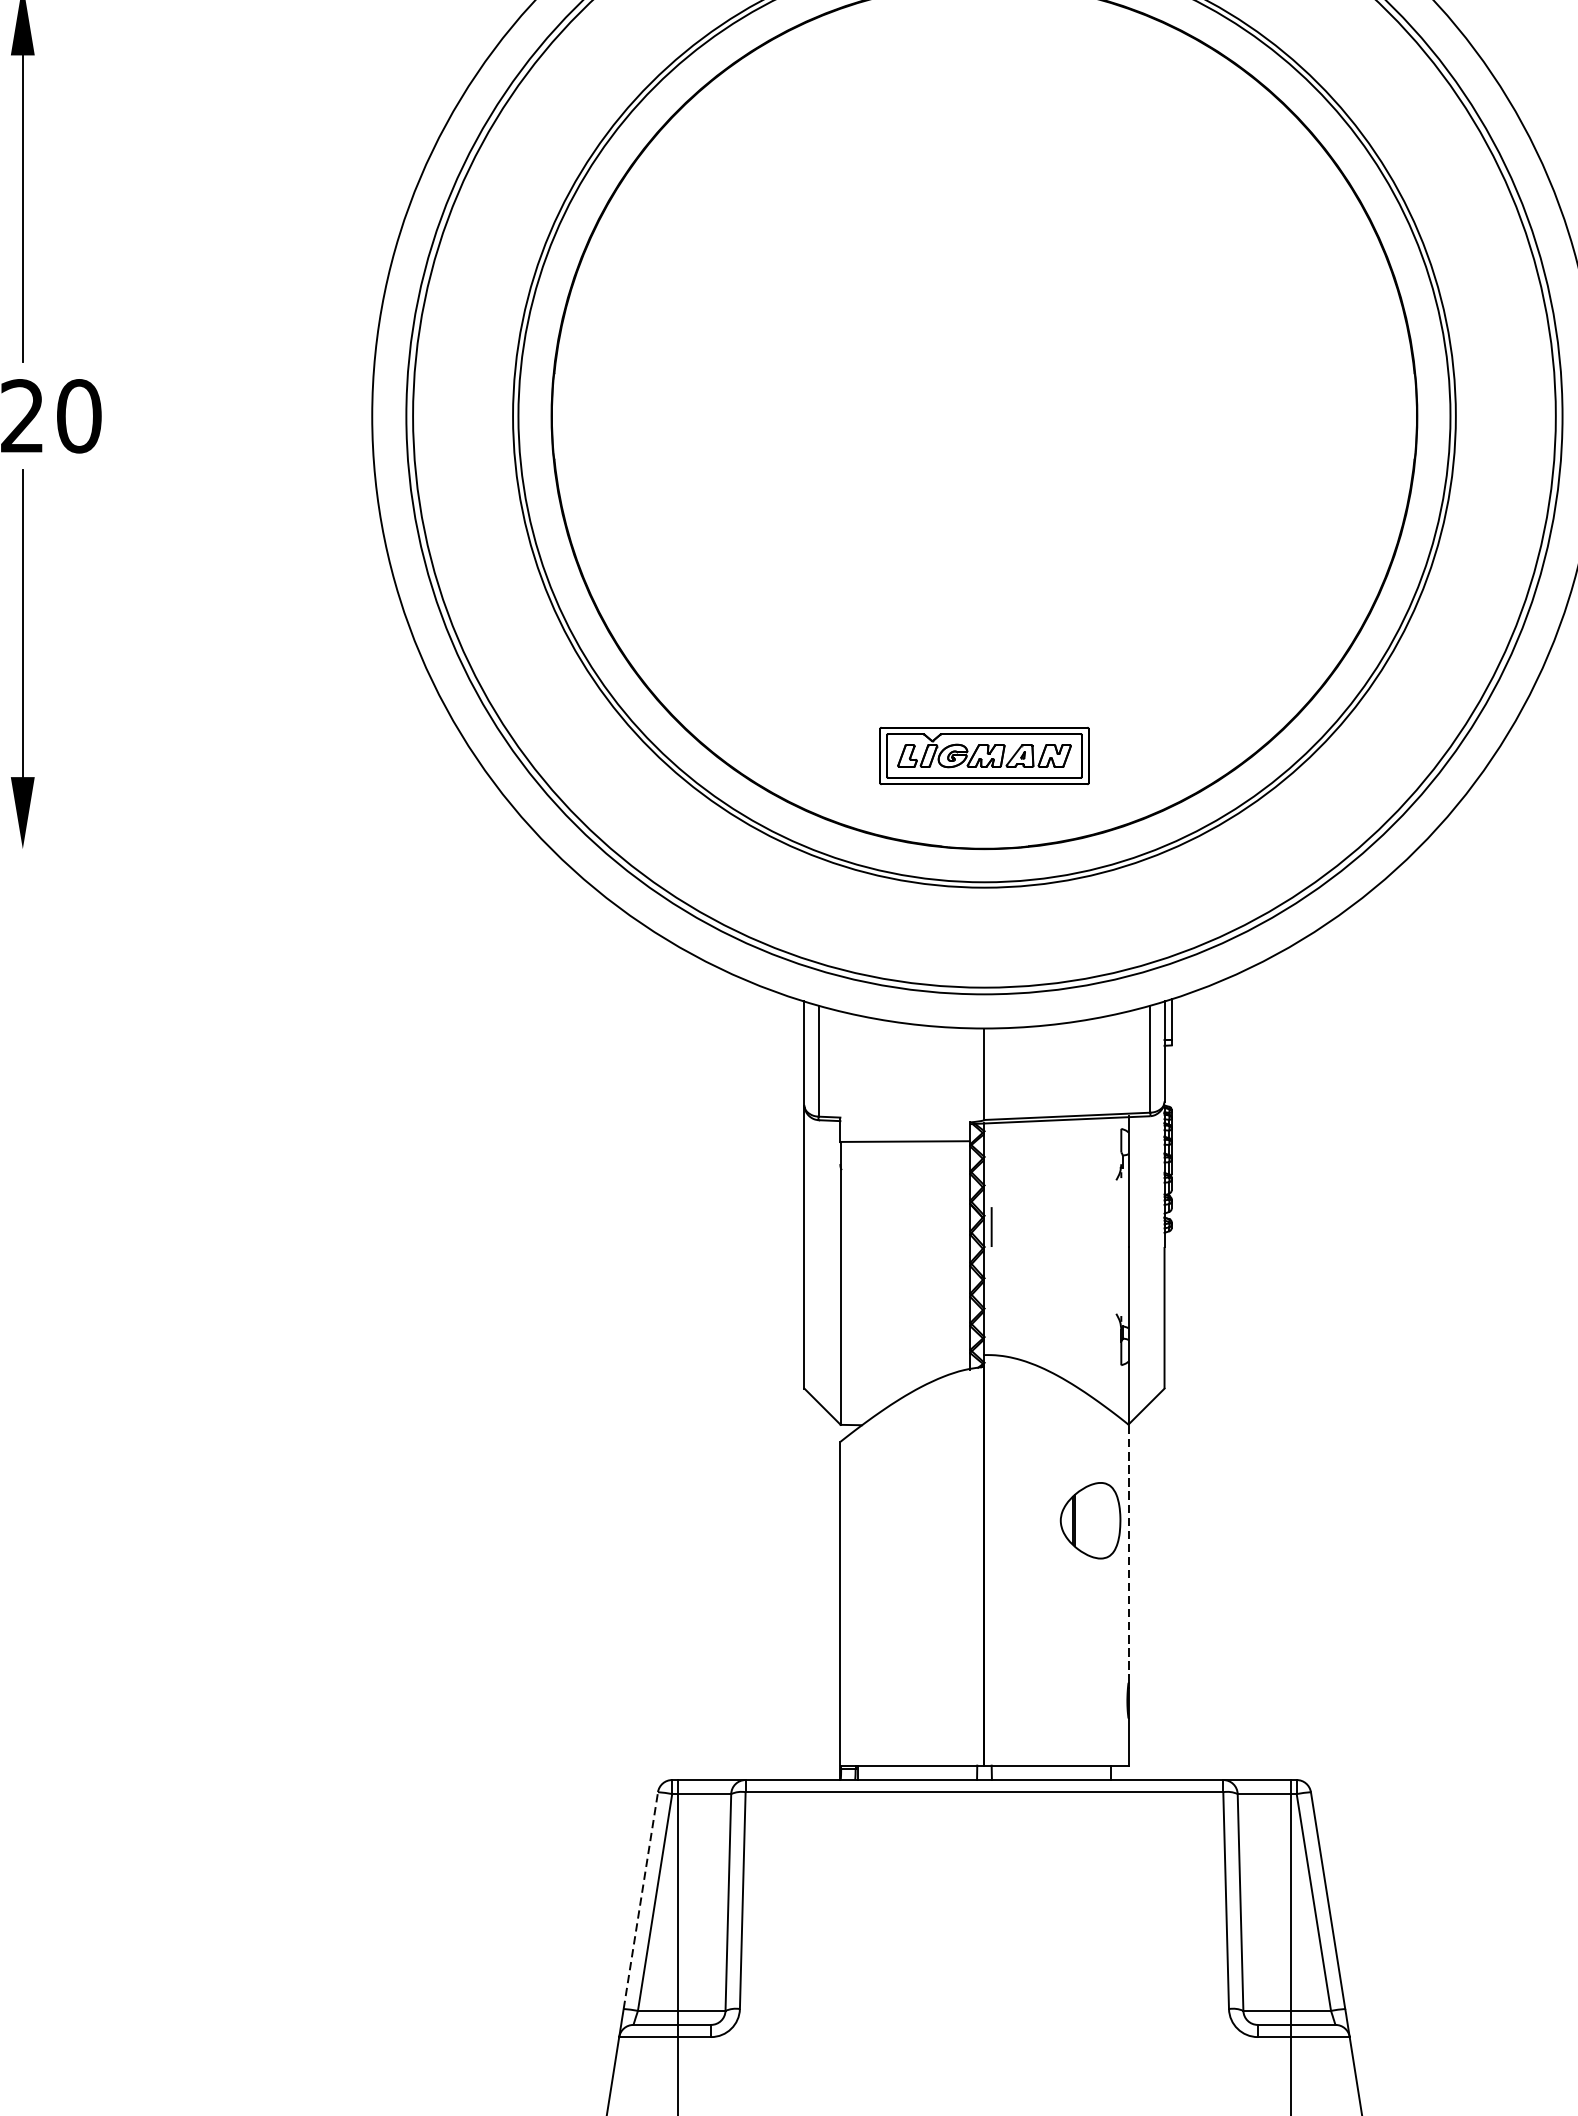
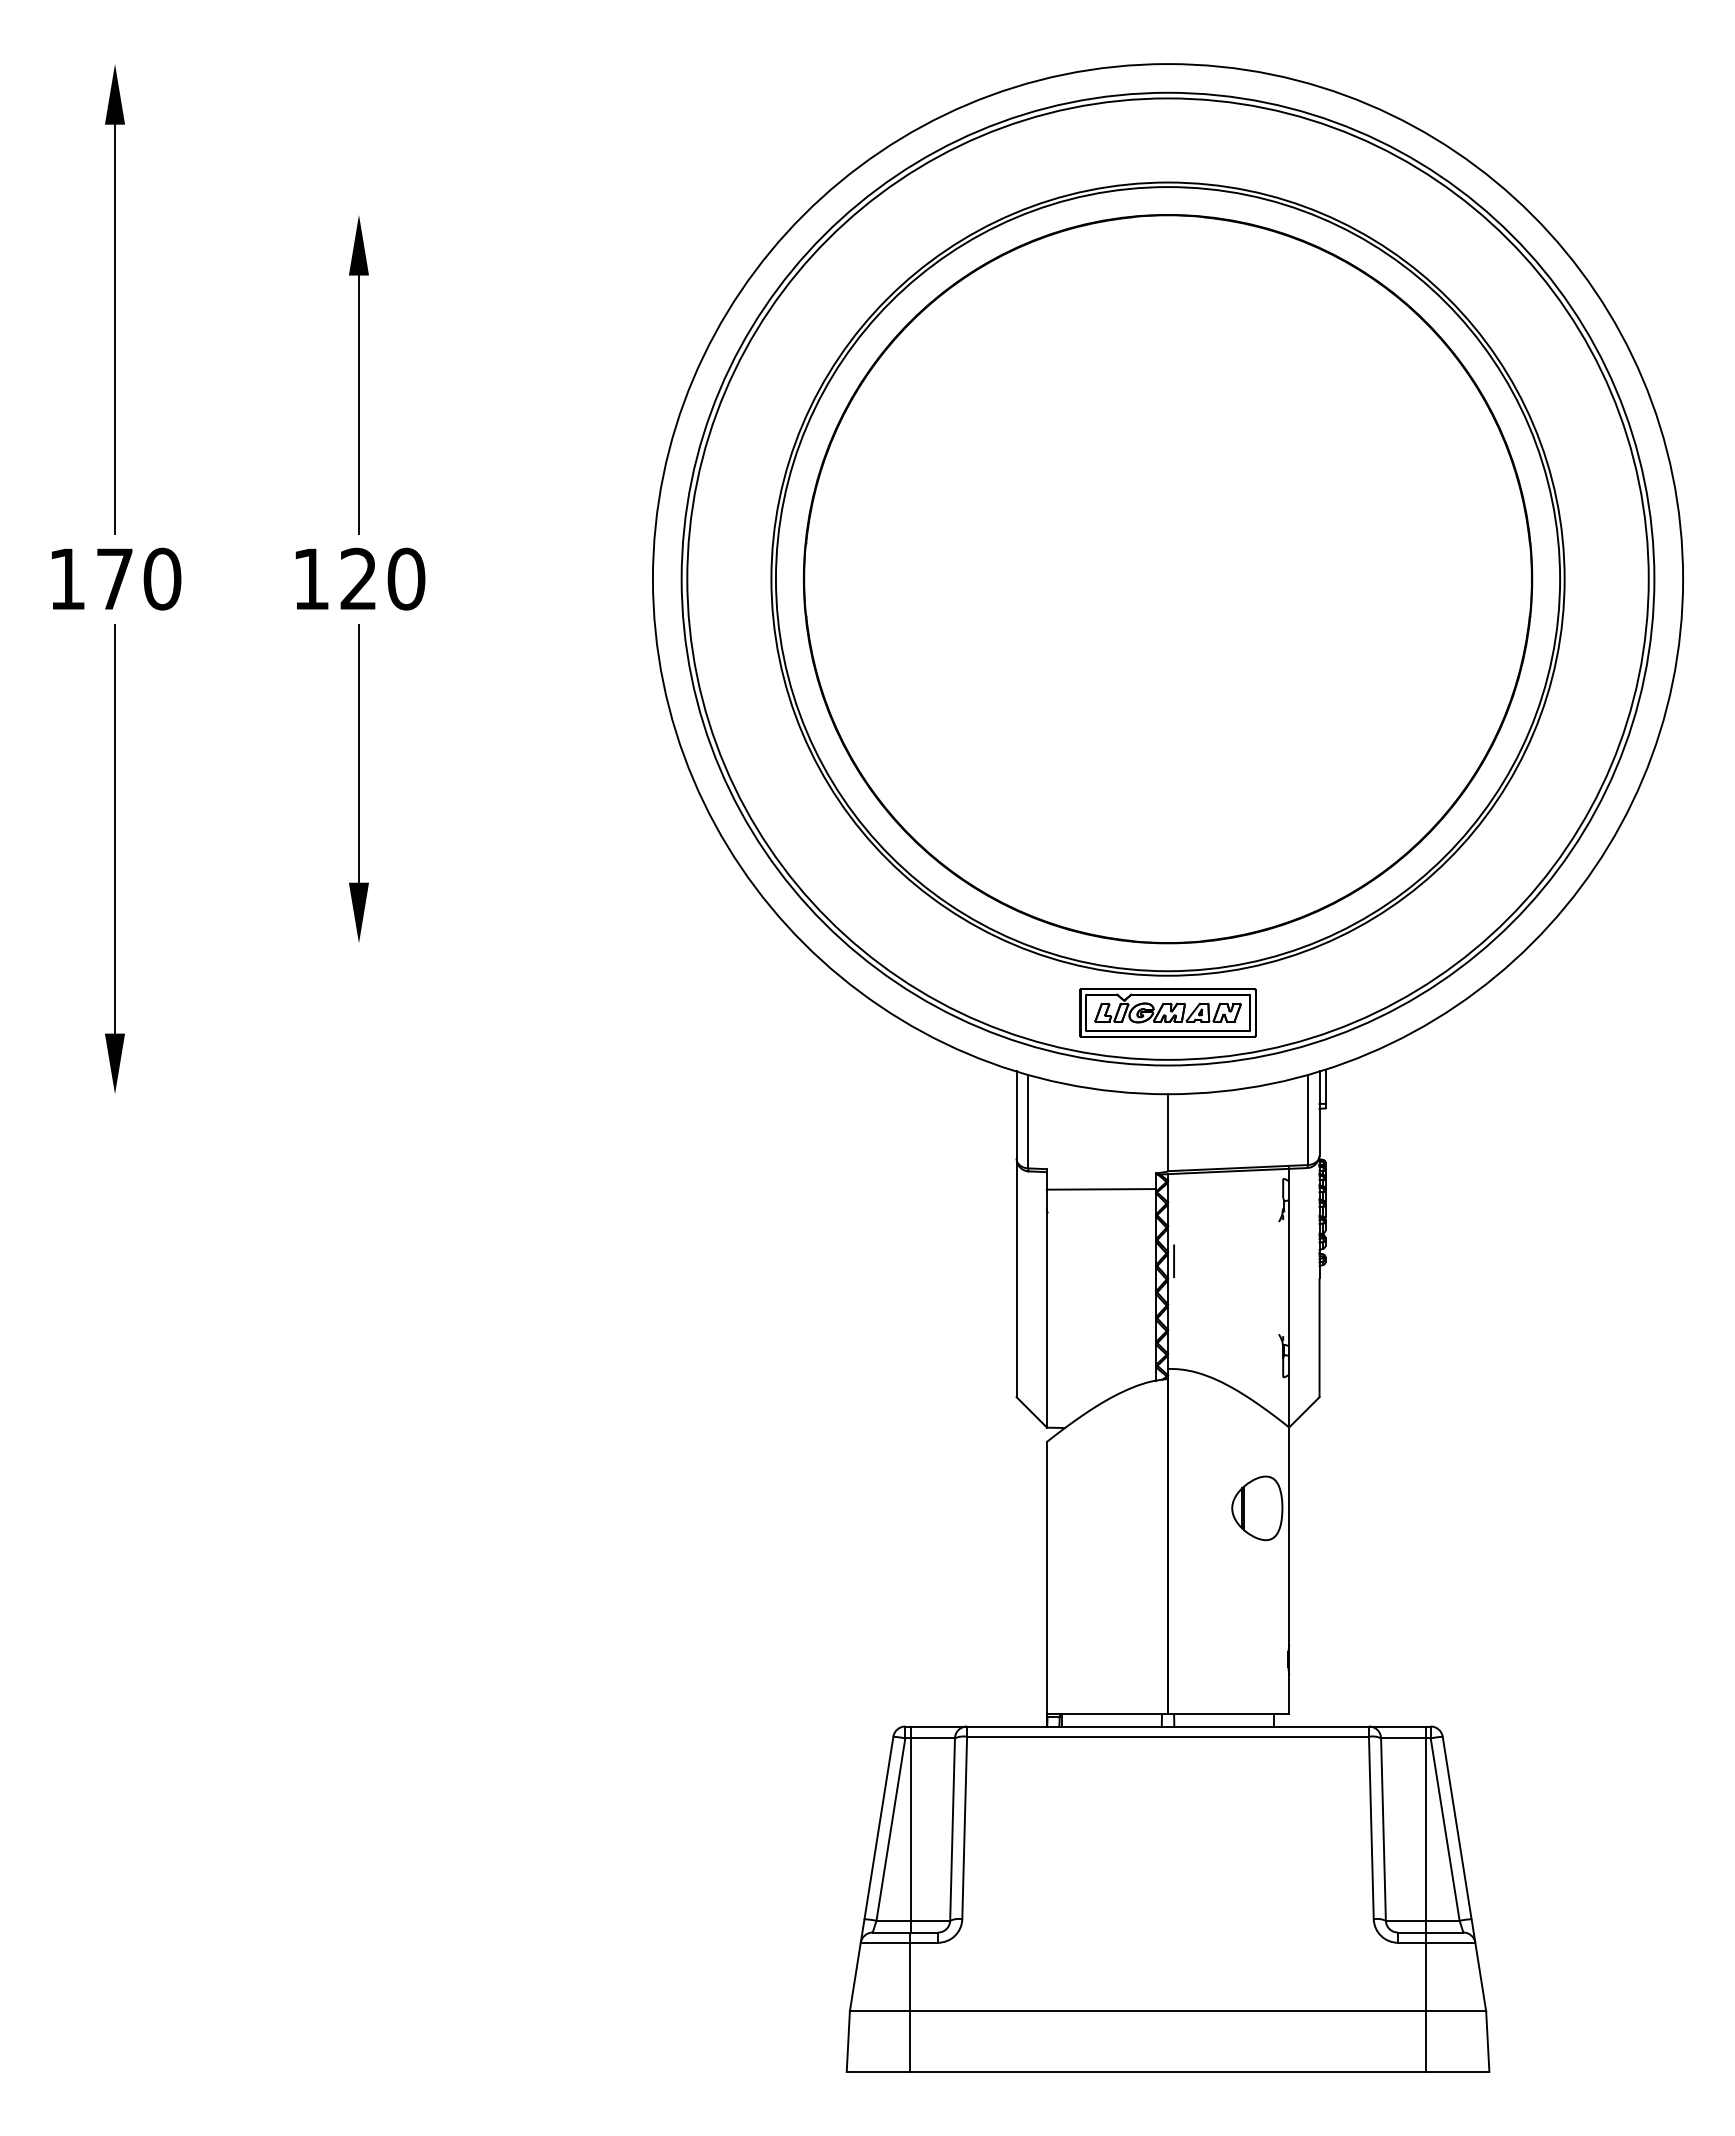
part: (983, 755) -> (1167, 1012), moved
line: (1128, 1552) -> (1289, 1535), dashed -> solid
line: (641, 1900) -> (879, 1827), dashed -> solid

